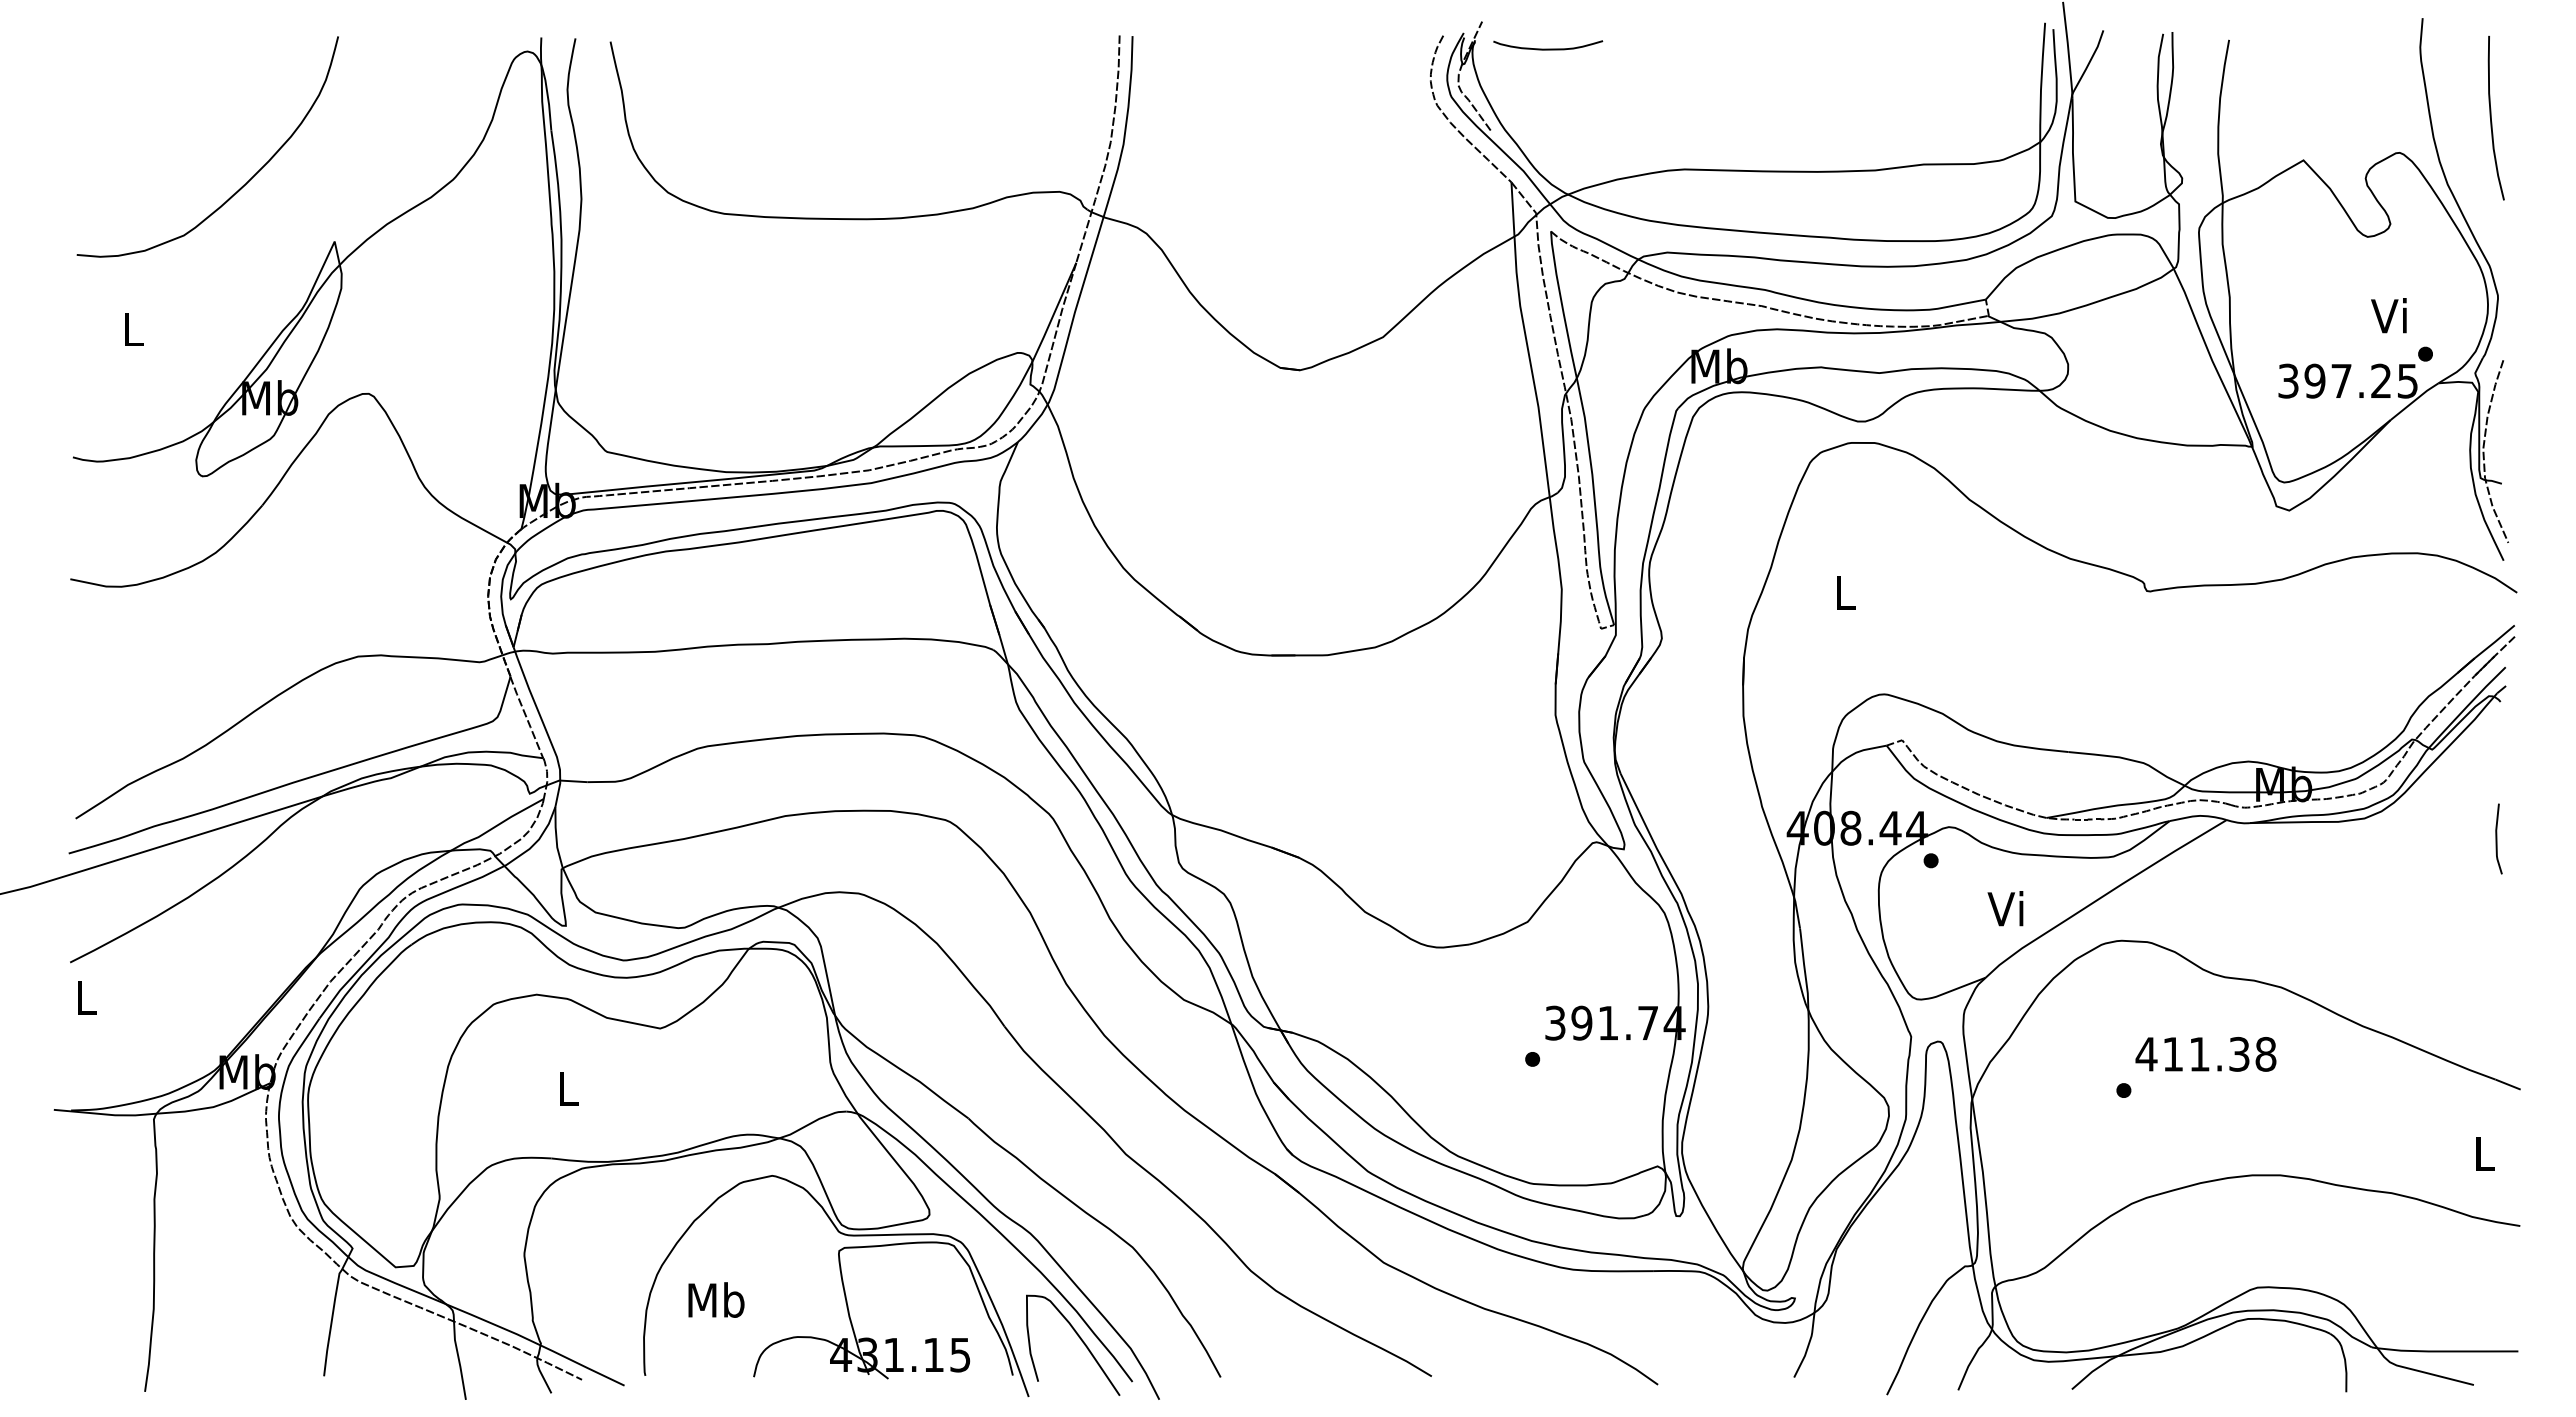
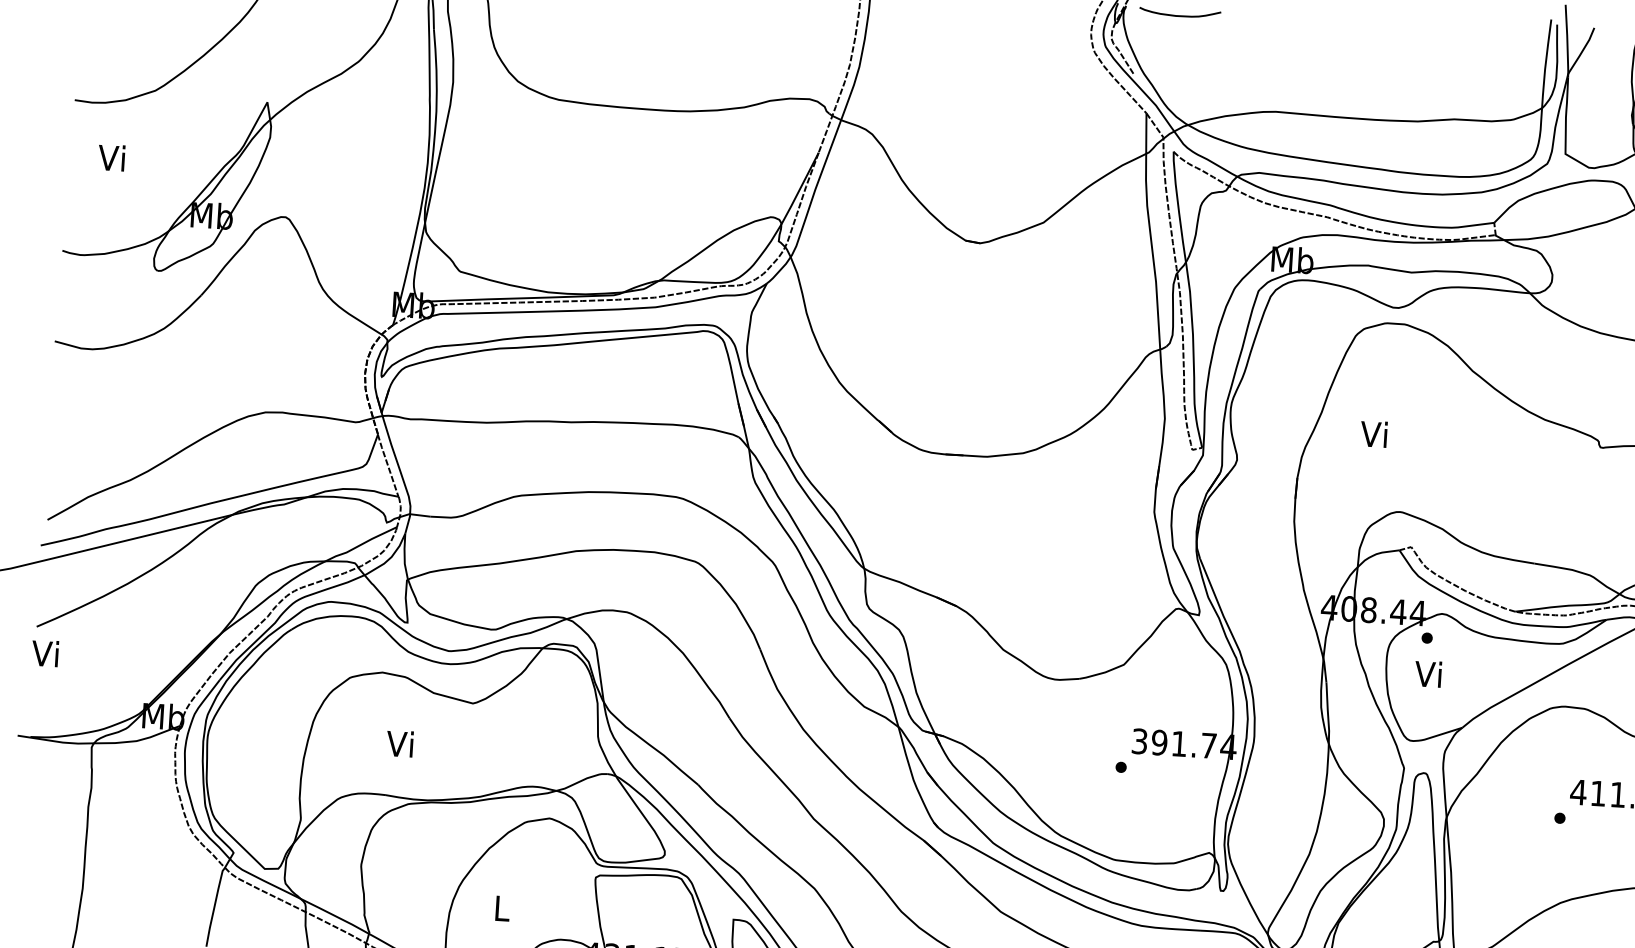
text: (130, 328) -> (111, 157), L -> Vi
text: (1842, 591) -> (1373, 433), L -> Vi
text: (2005, 908) -> (1428, 673), moved
text: (83, 996) -> (45, 652), L -> Vi
text: (565, 1087) -> (399, 742), L -> Vi
text: (716, 1299) -> (502, 907), Mb -> L

